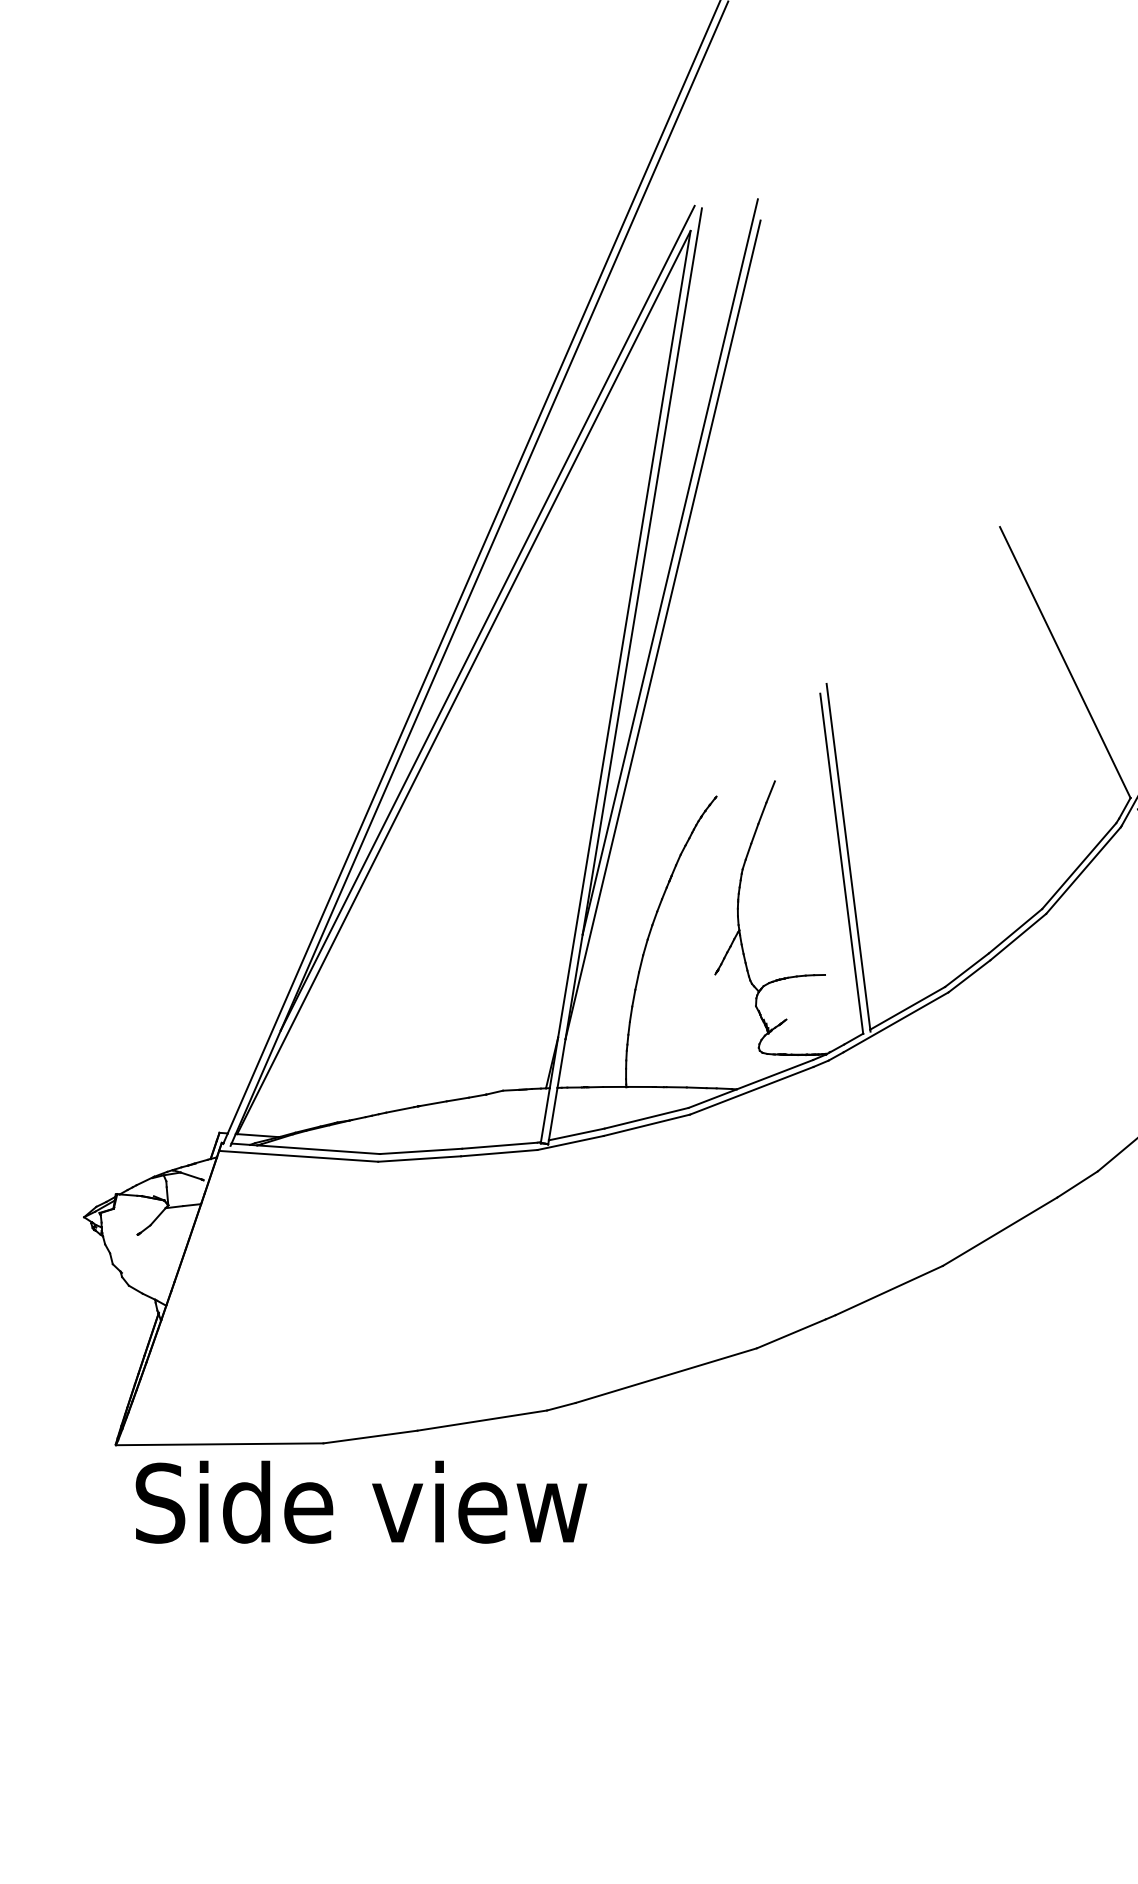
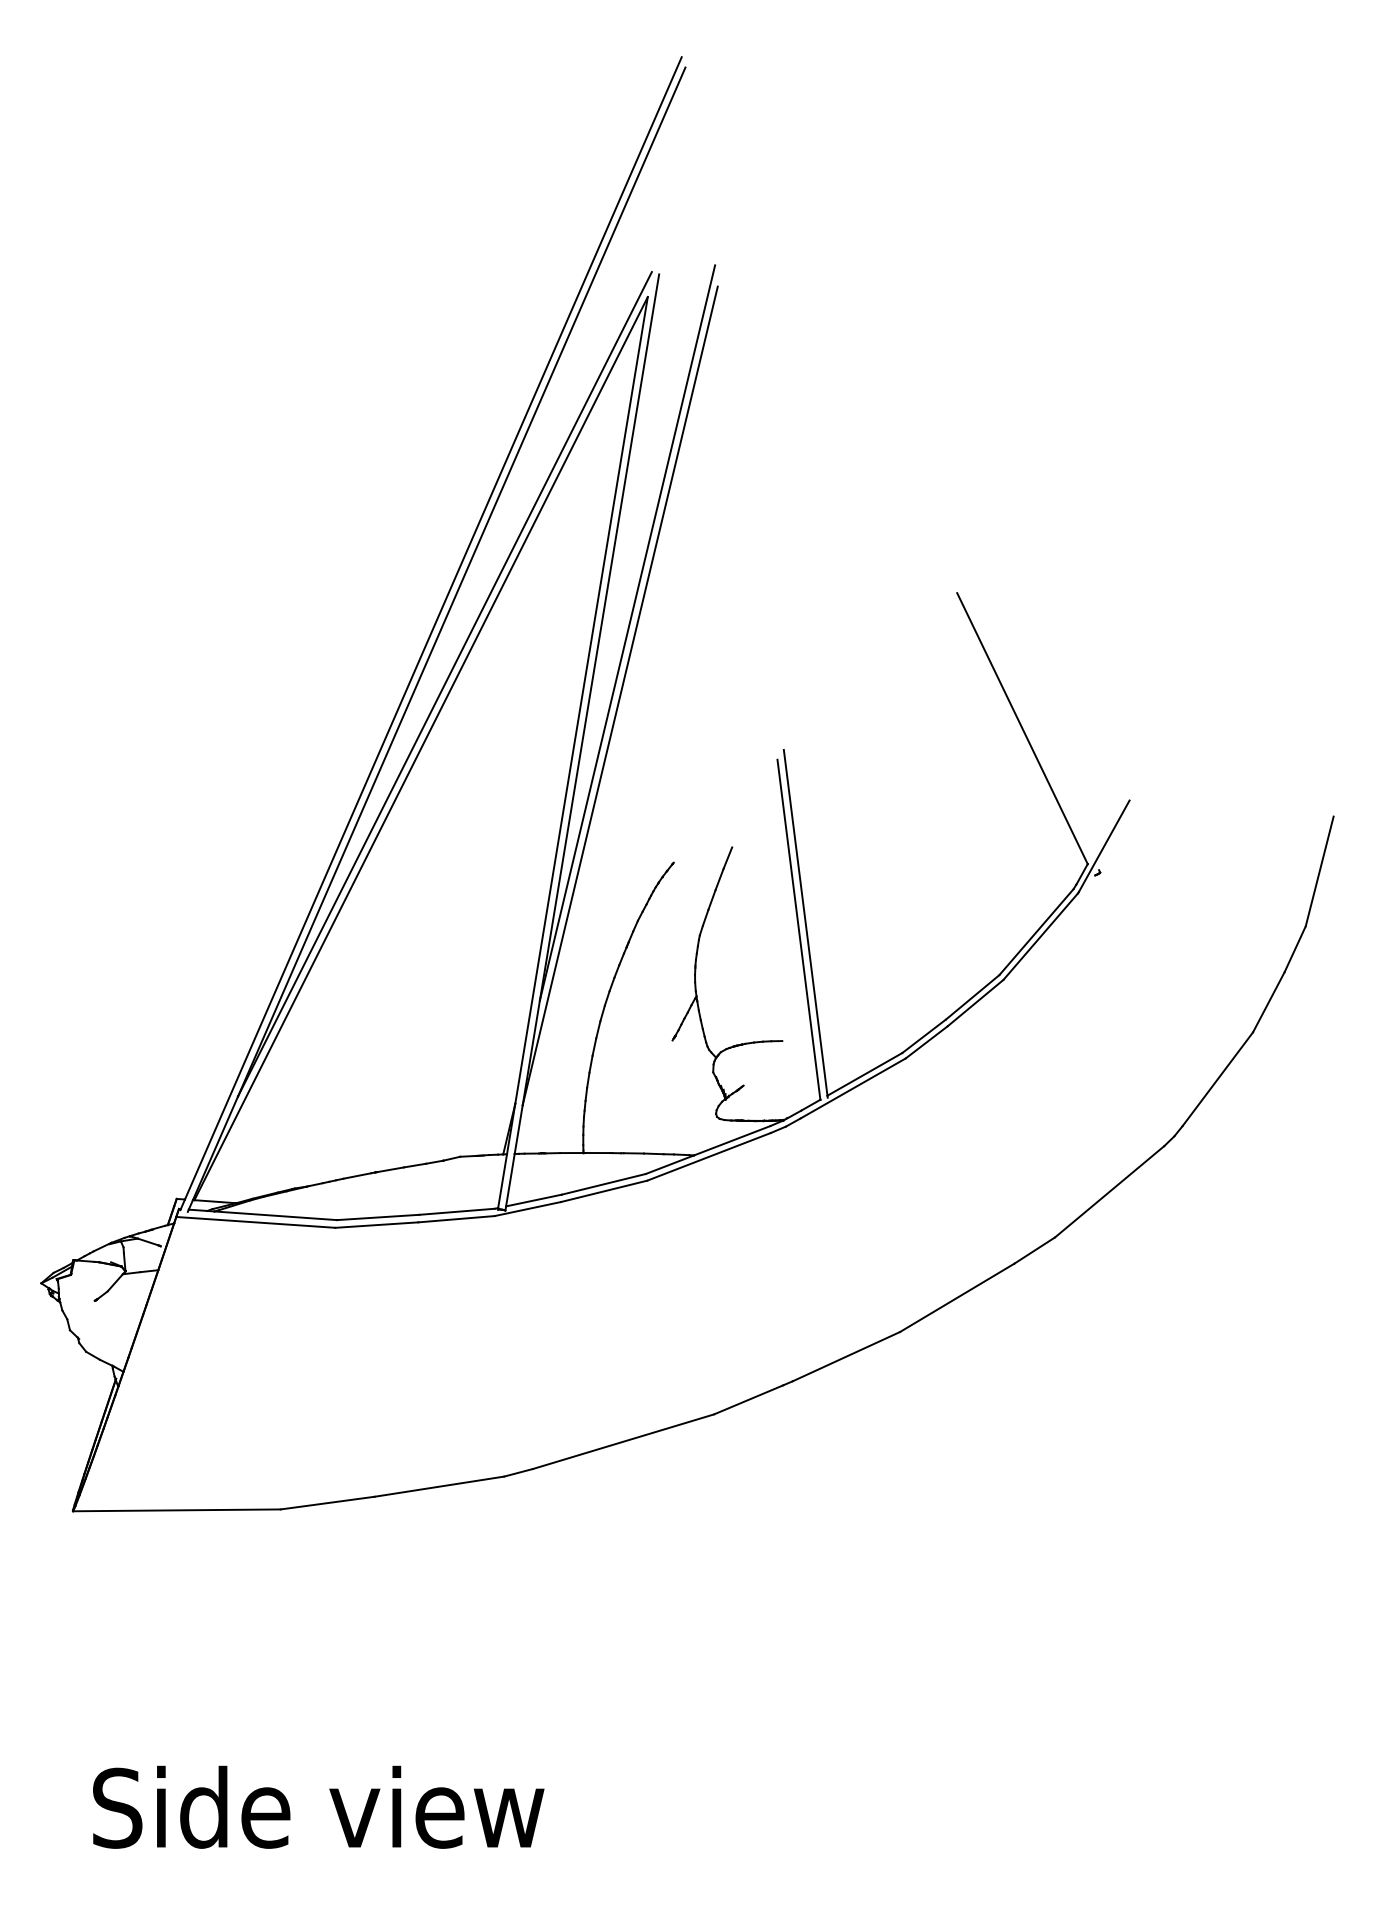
text: (361, 1501) -> (318, 1806), moved

